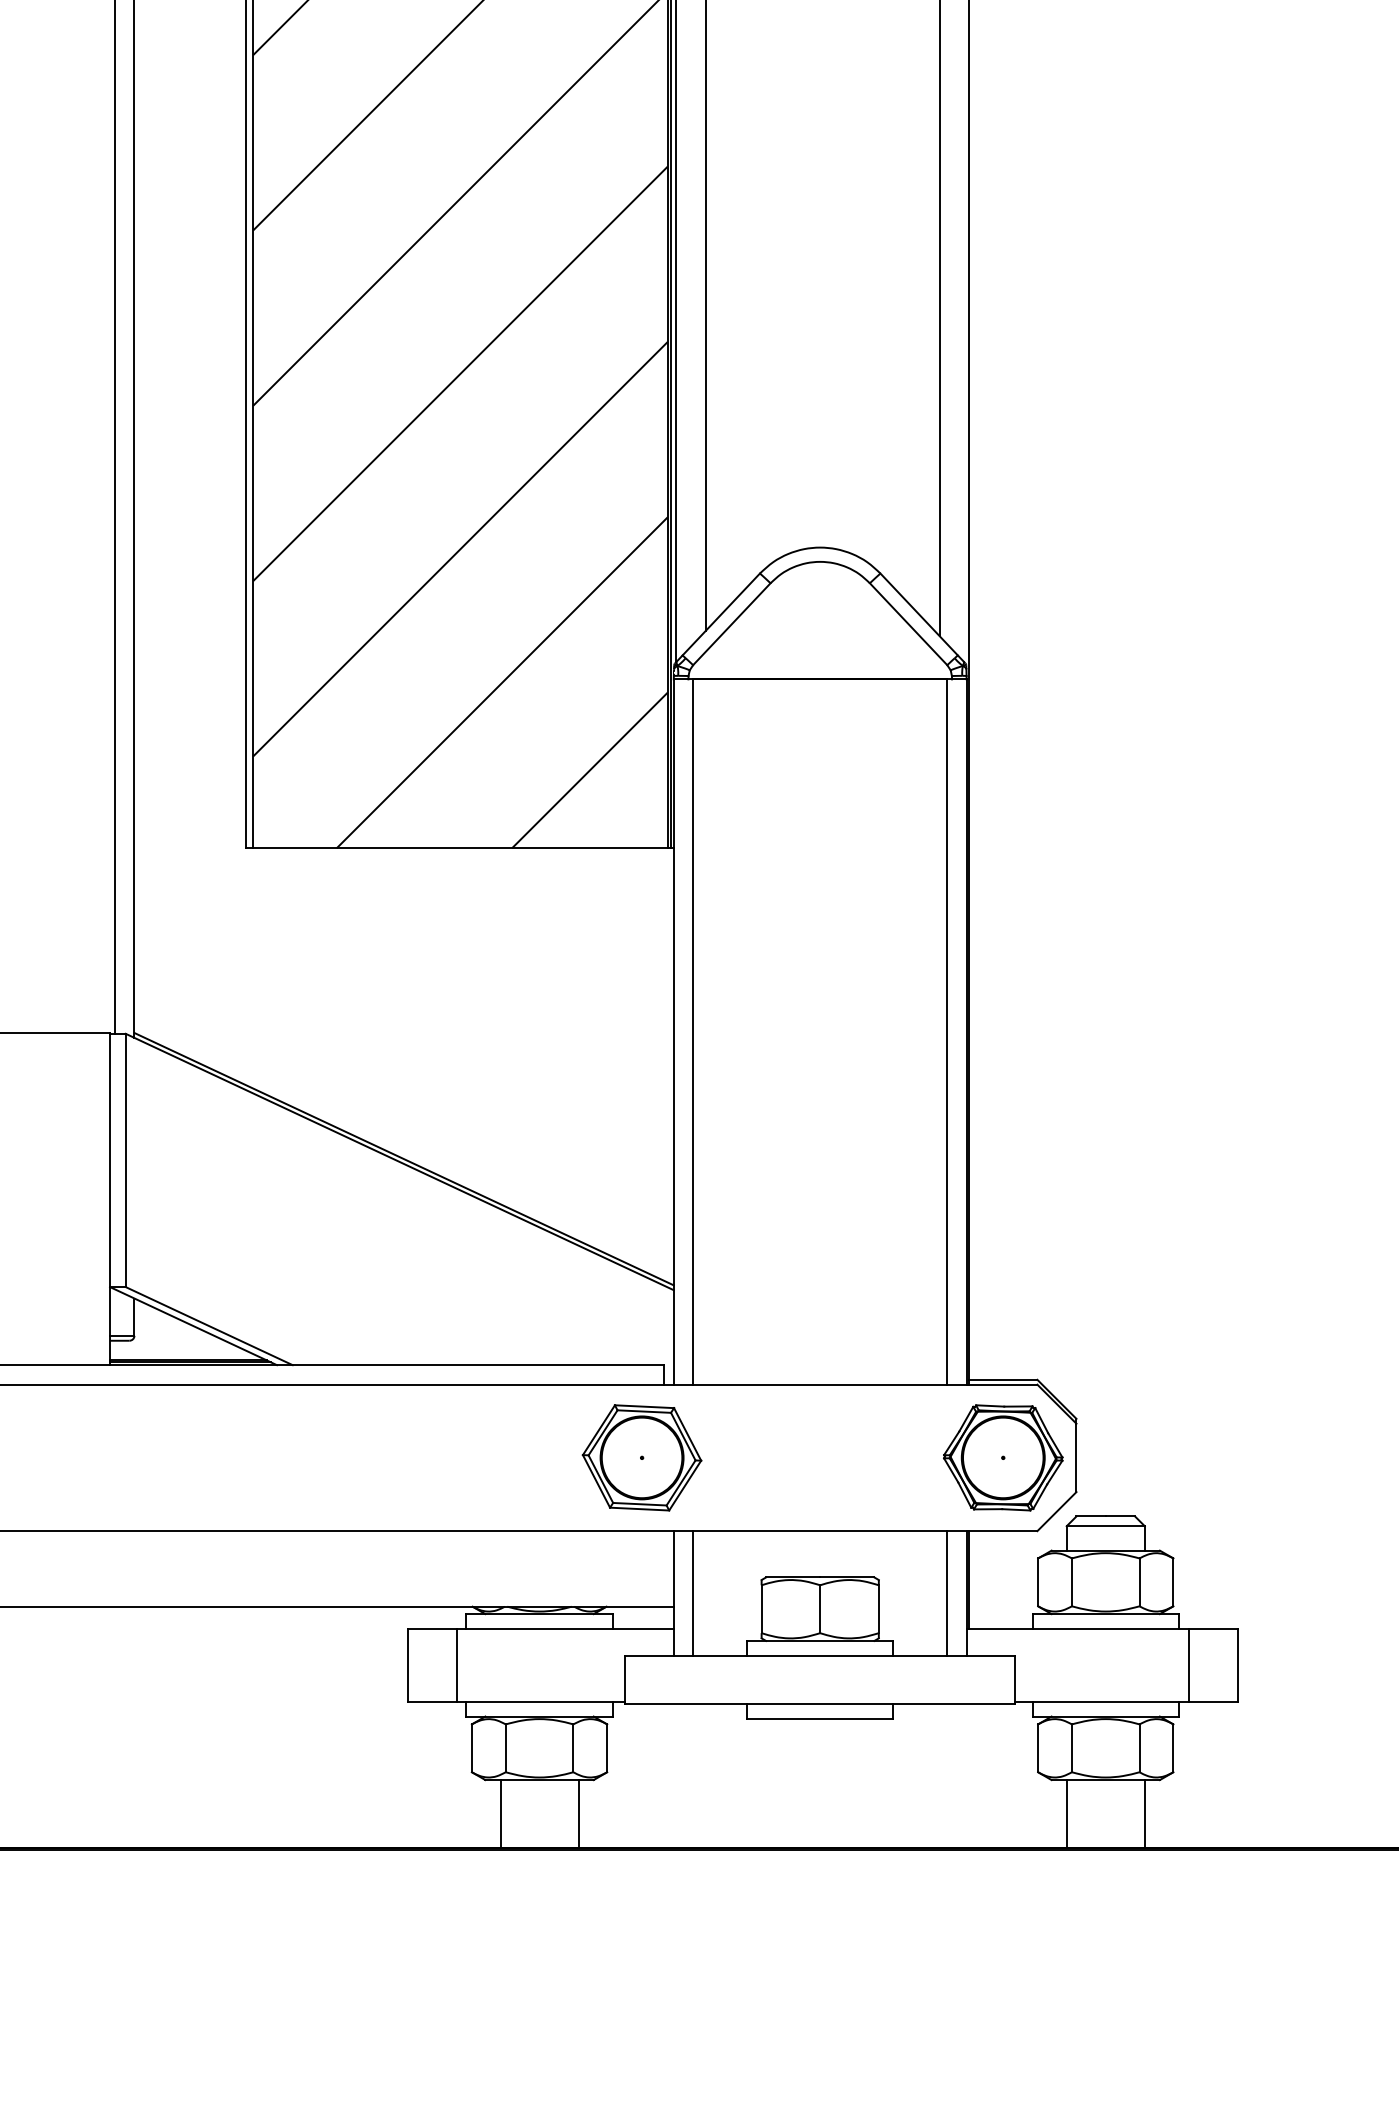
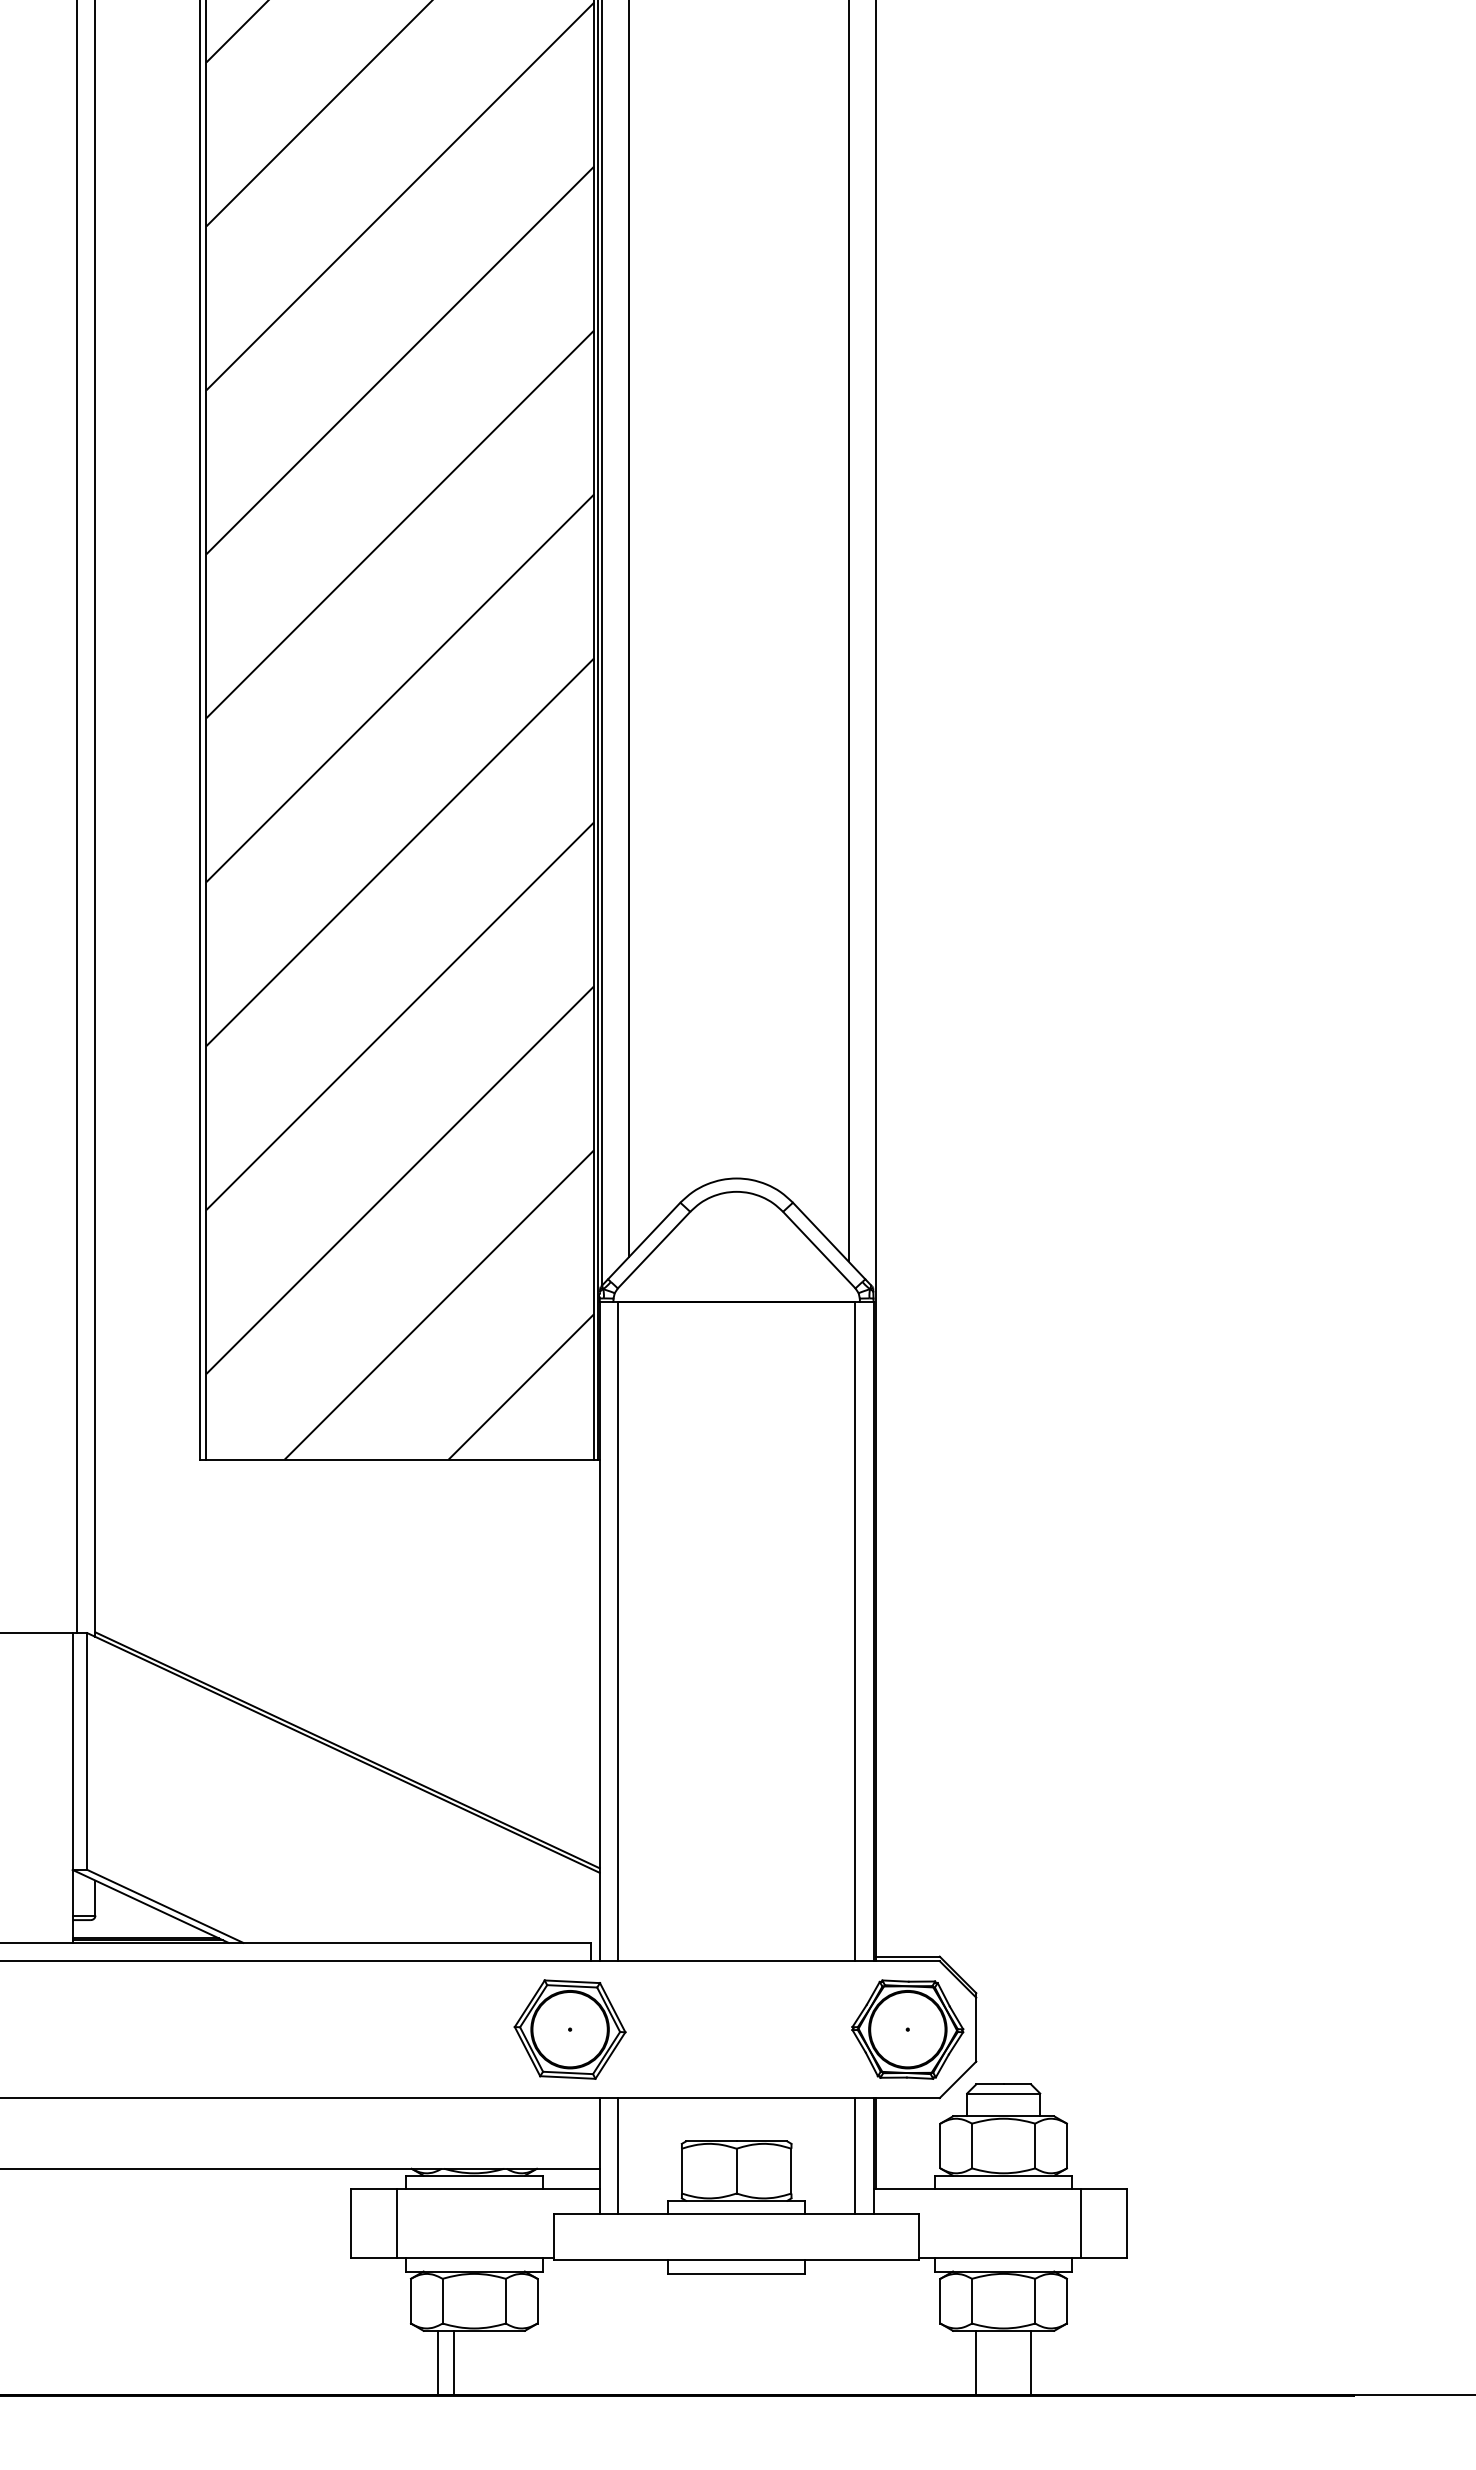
line: (578, 1813) -> (453, 2362), moved
line: (1067, 1813) -> (1031, 2362), moved
line: (1145, 1813) -> (976, 2362), moved

